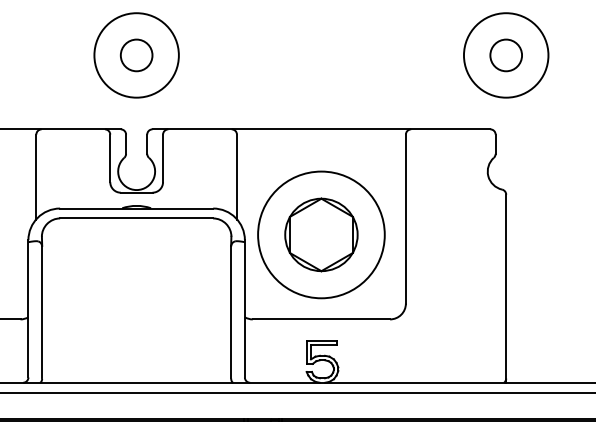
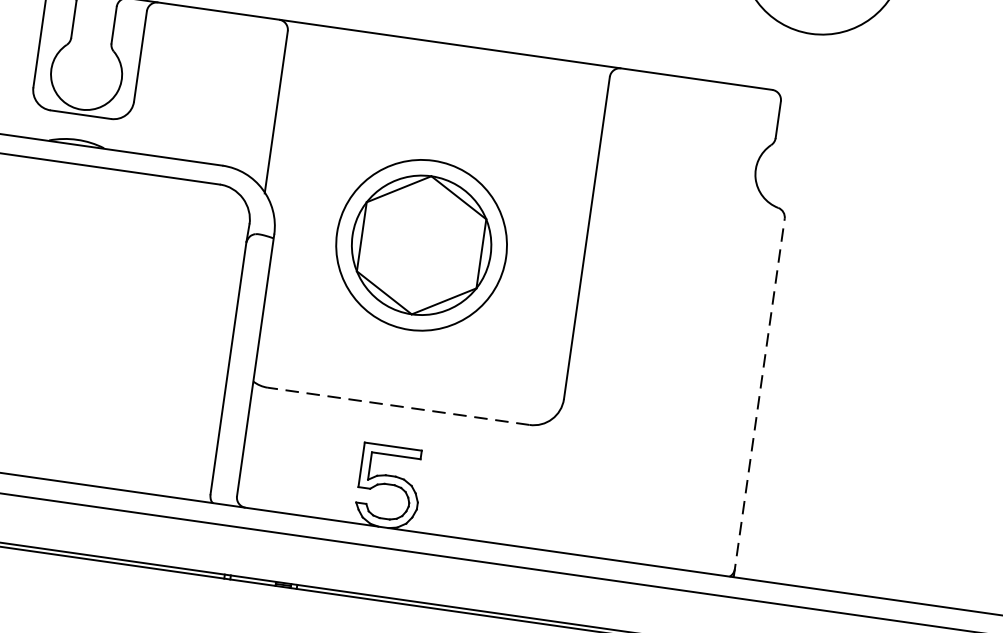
circle: (321, 234) -> (421, 244), size x0.7
line: (506, 288) -> (759, 397), solid -> dashed
line: (321, 319) -> (398, 406), solid -> dashed

